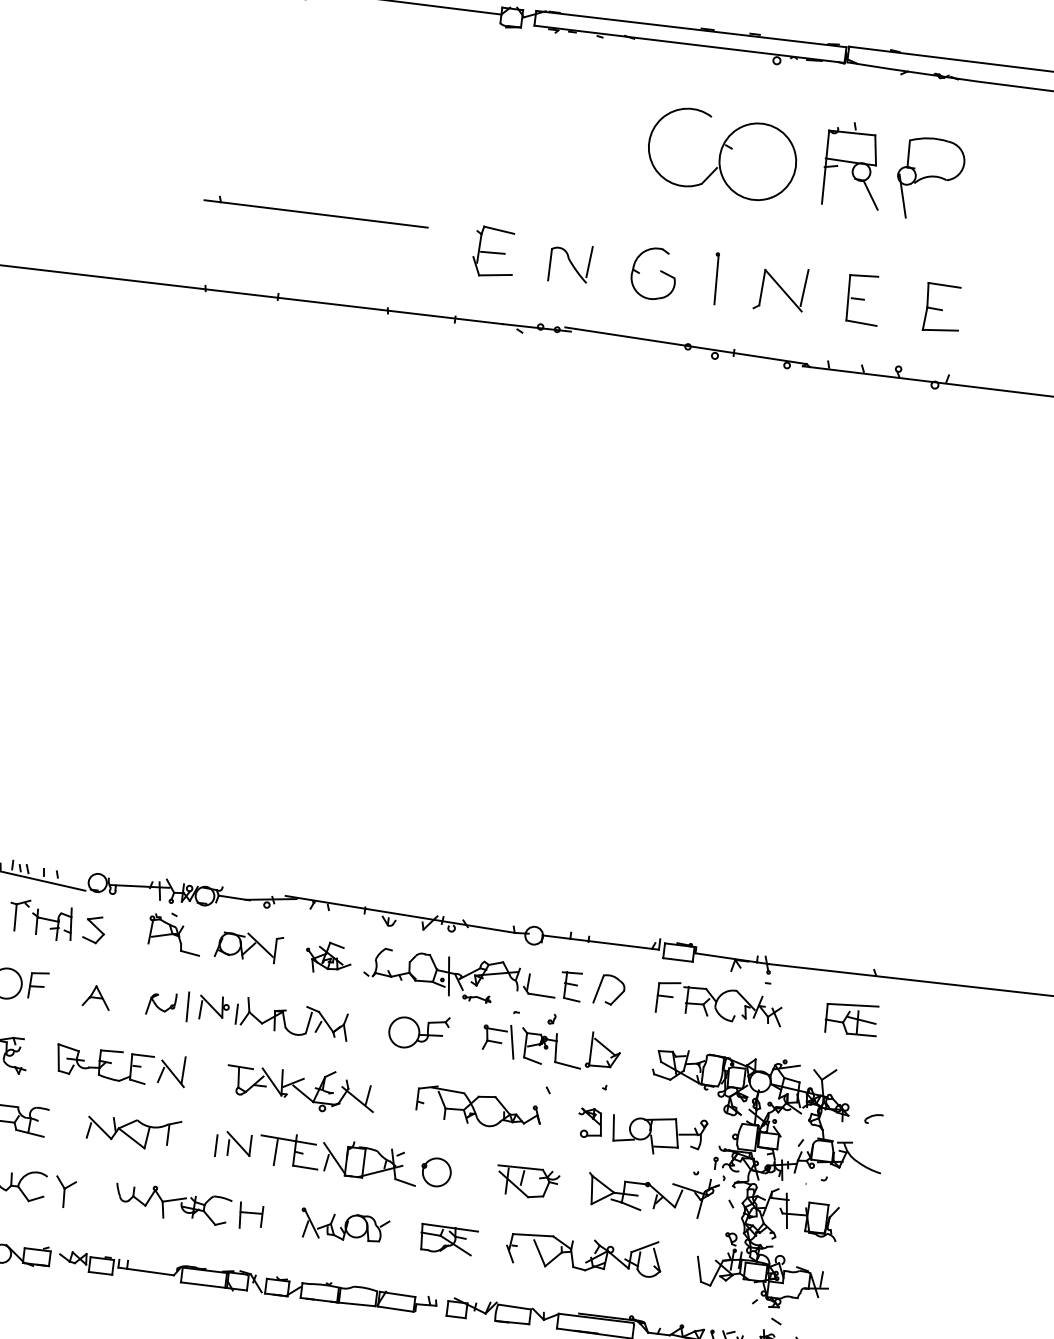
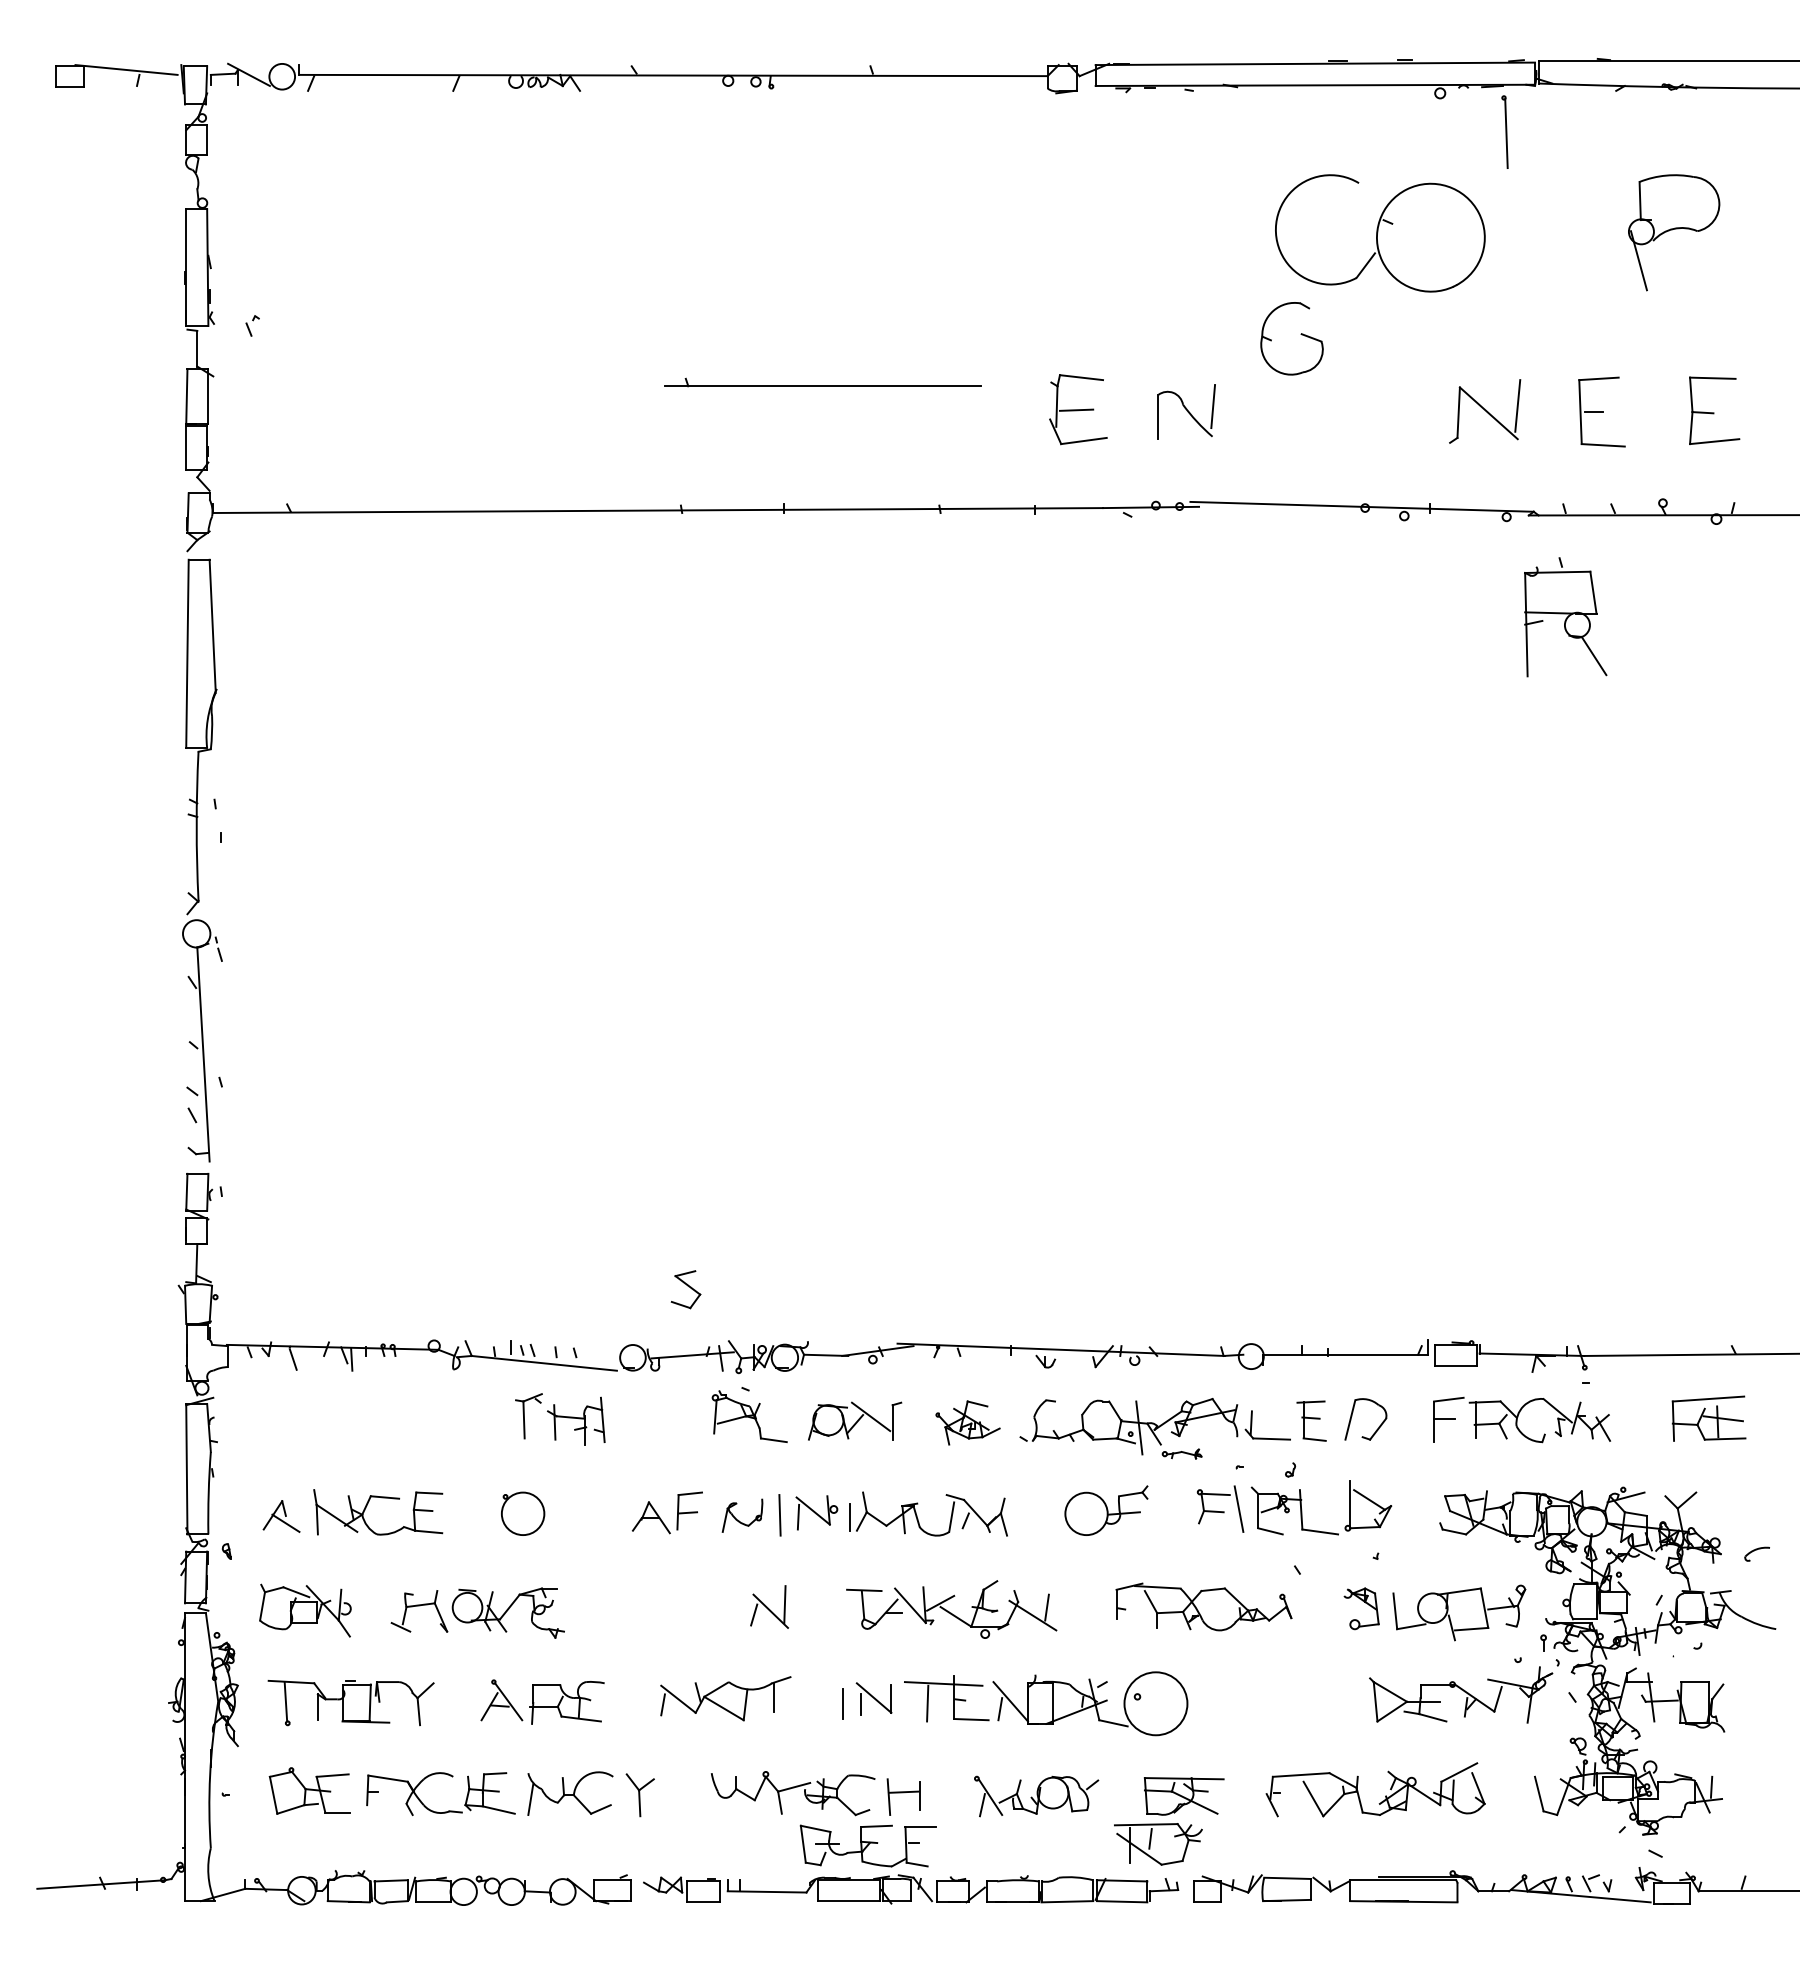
part: (853, 165) -> (1565, 617), moved
part: (660, 271) -> (1300, 334), moved
part: (715, 278) -> (1504, 131), moved
part: (93, 929) -> (685, 1289), moved
part: (38, 985) -> (689, 1510), moved
part: (103, 1064) -> (867, 1845), moved
circle: (436, 1172) -> (1155, 1703), size x1.6
part: (522, 1179) -> (1151, 1841), moved

